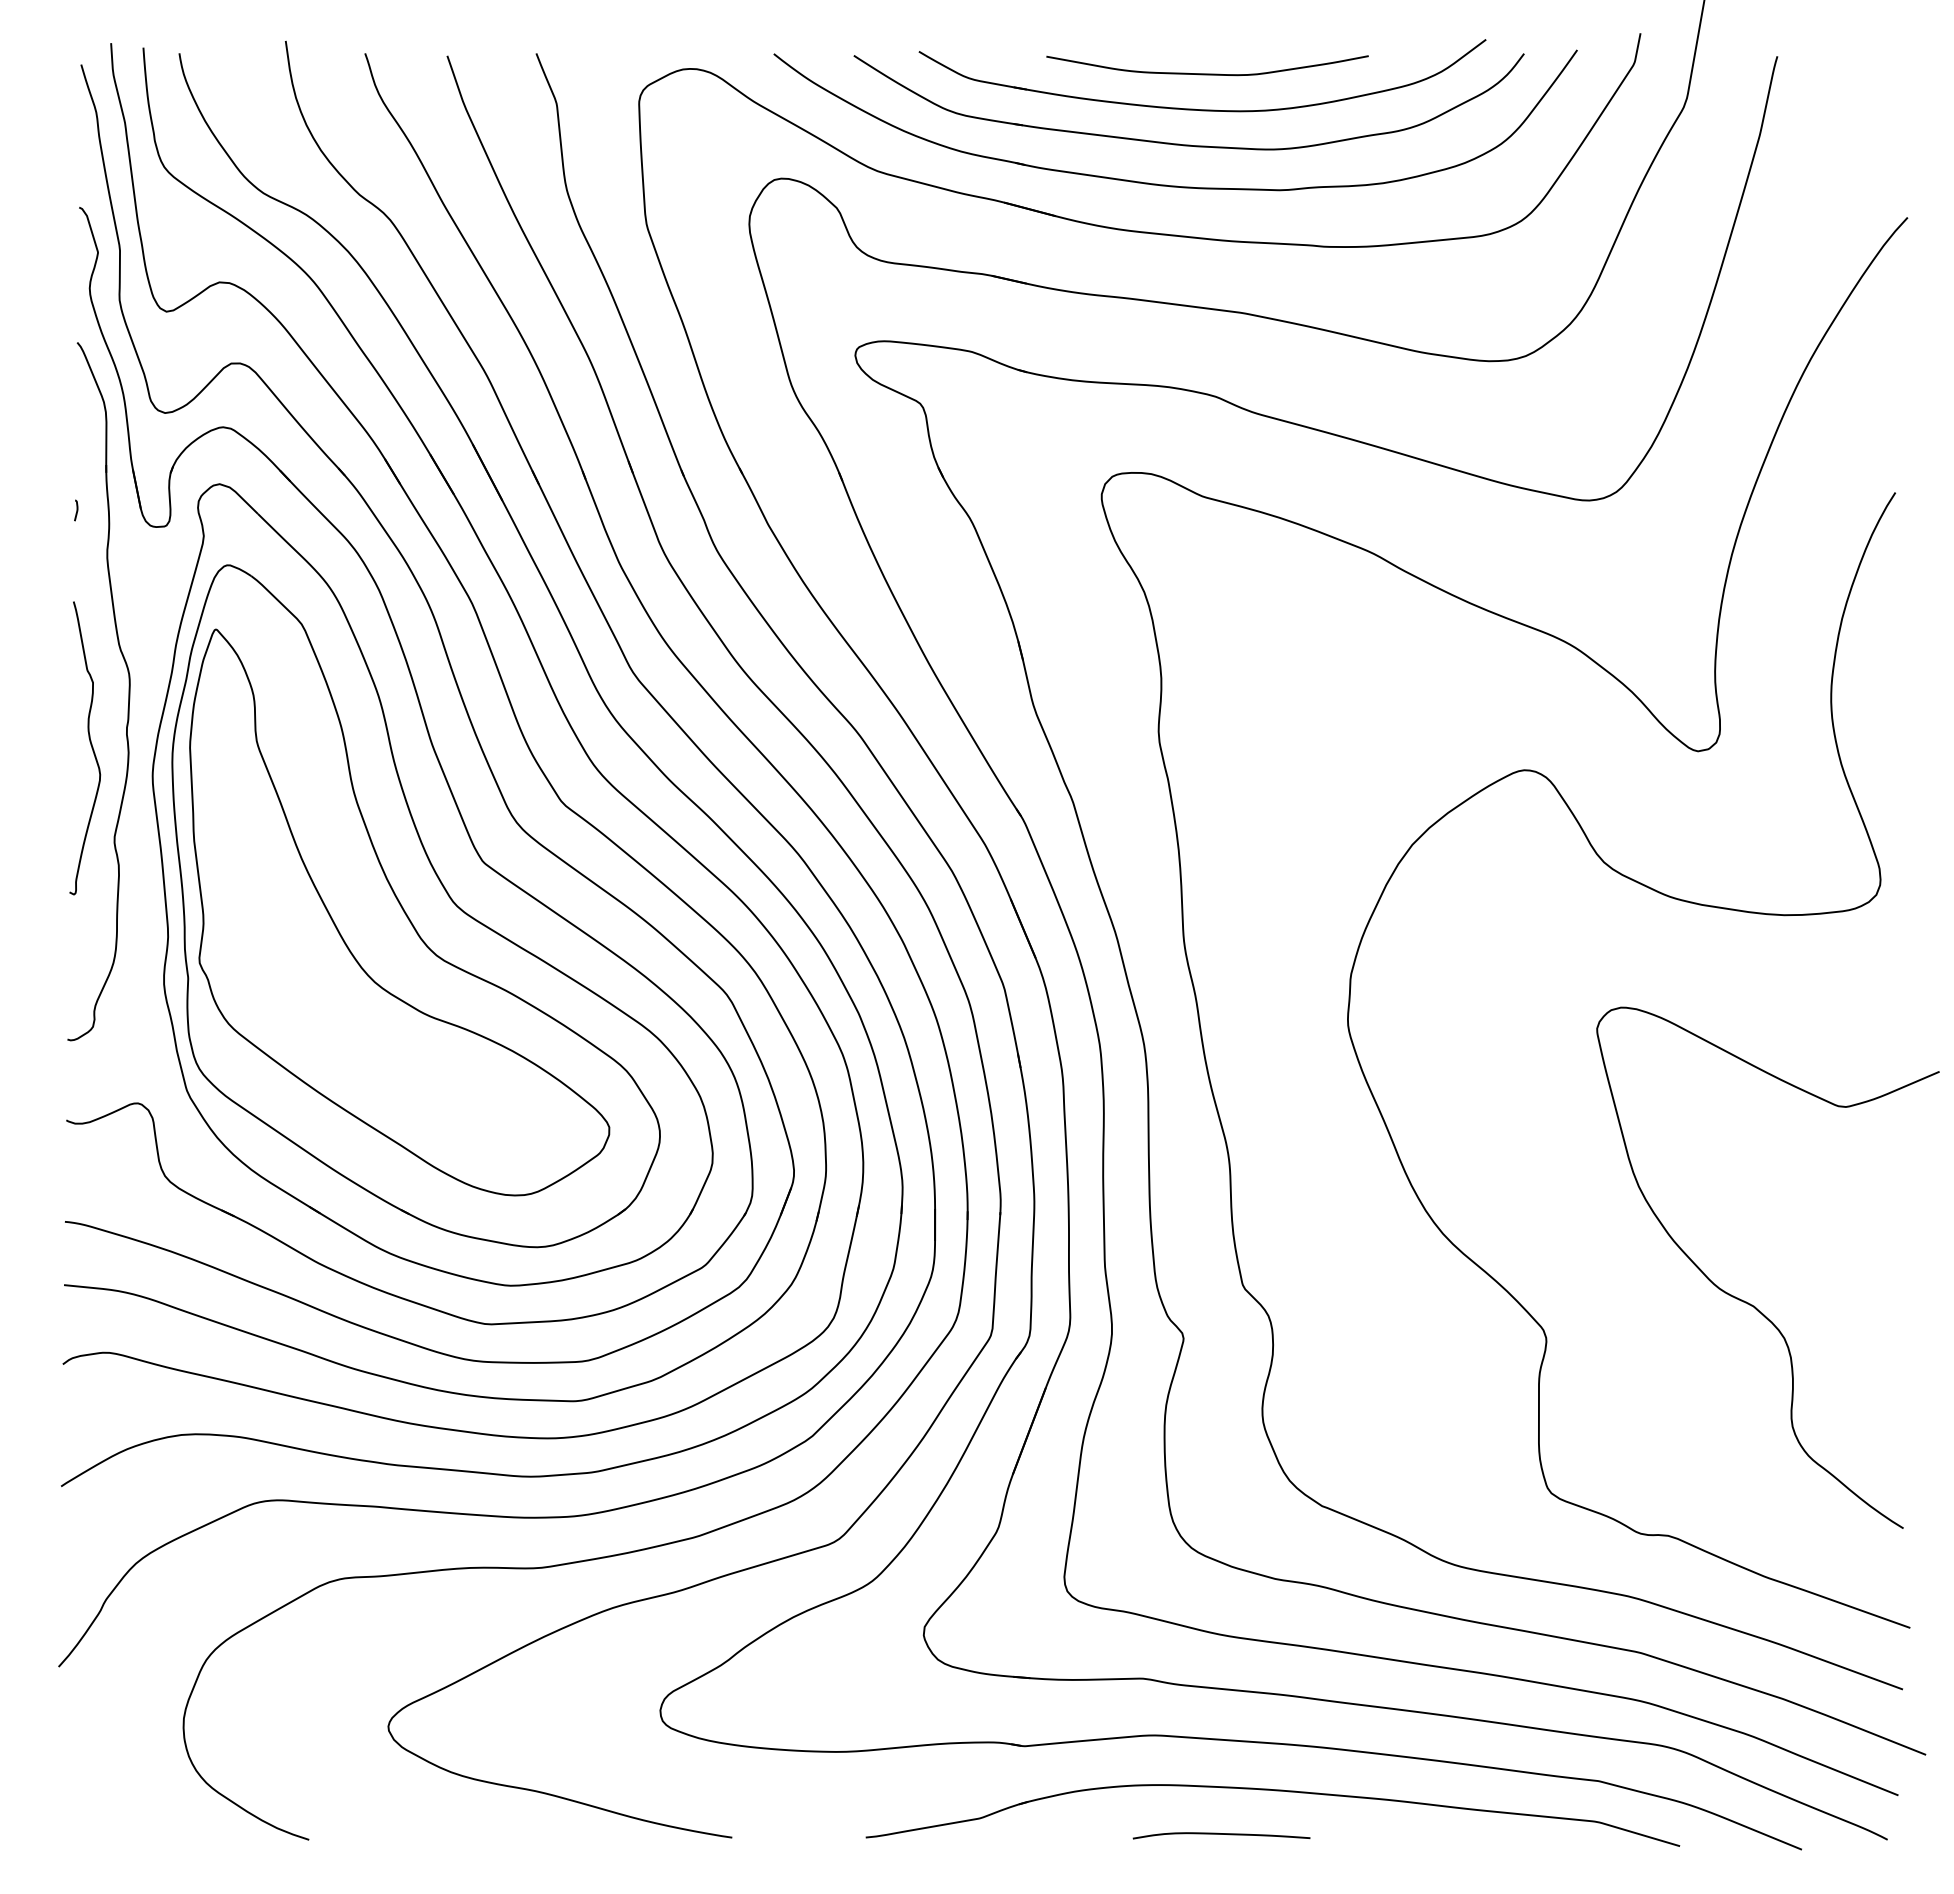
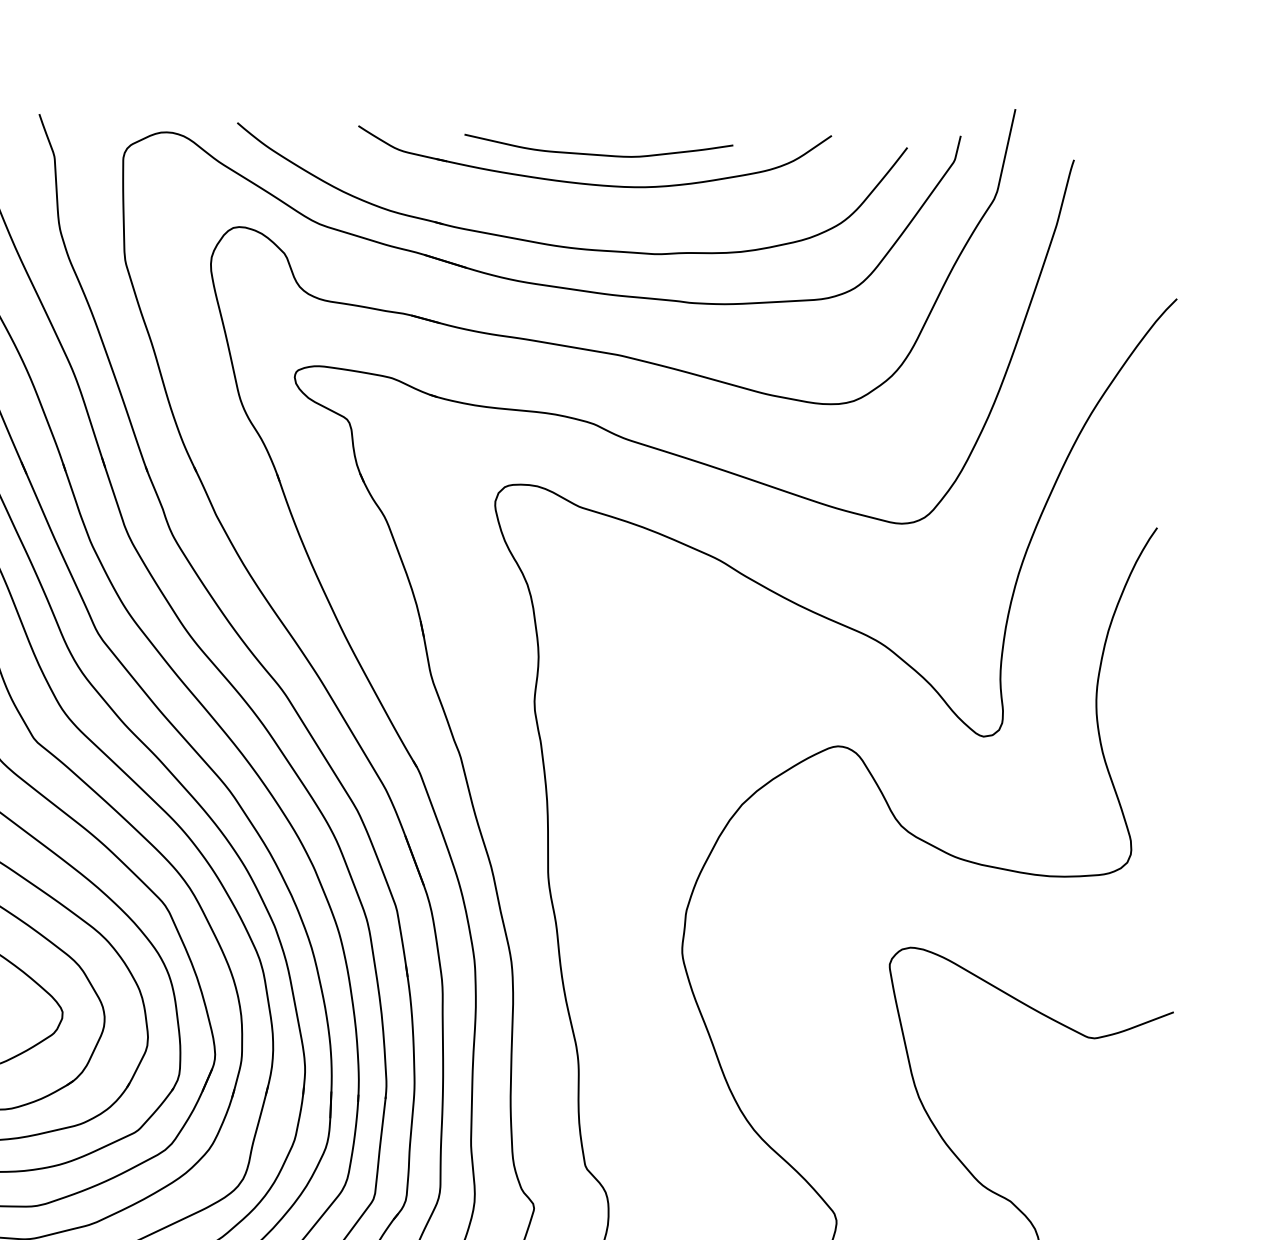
part: (1179, 143) -> (572, 211), removed

